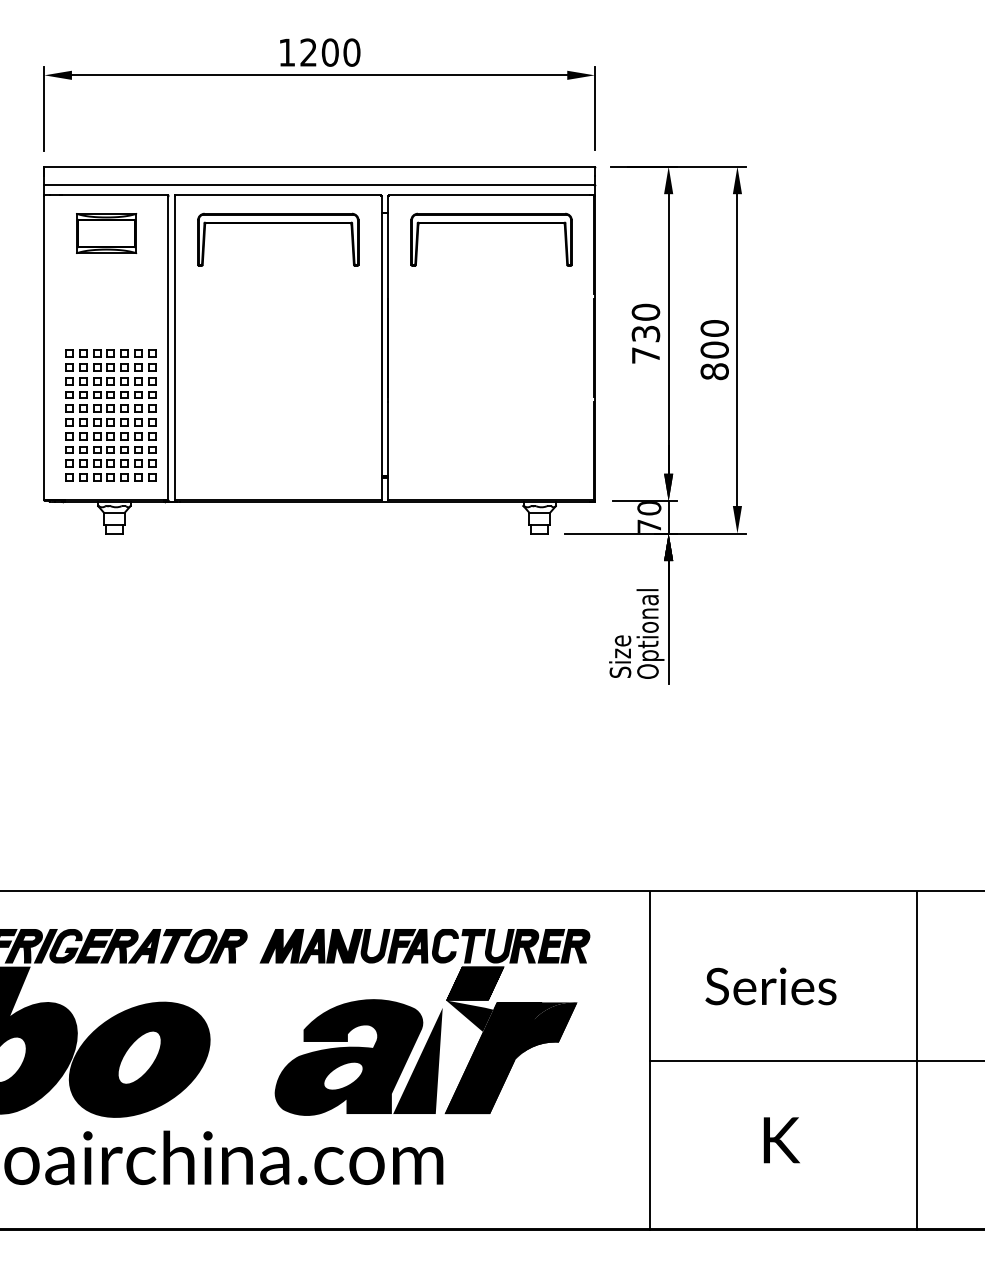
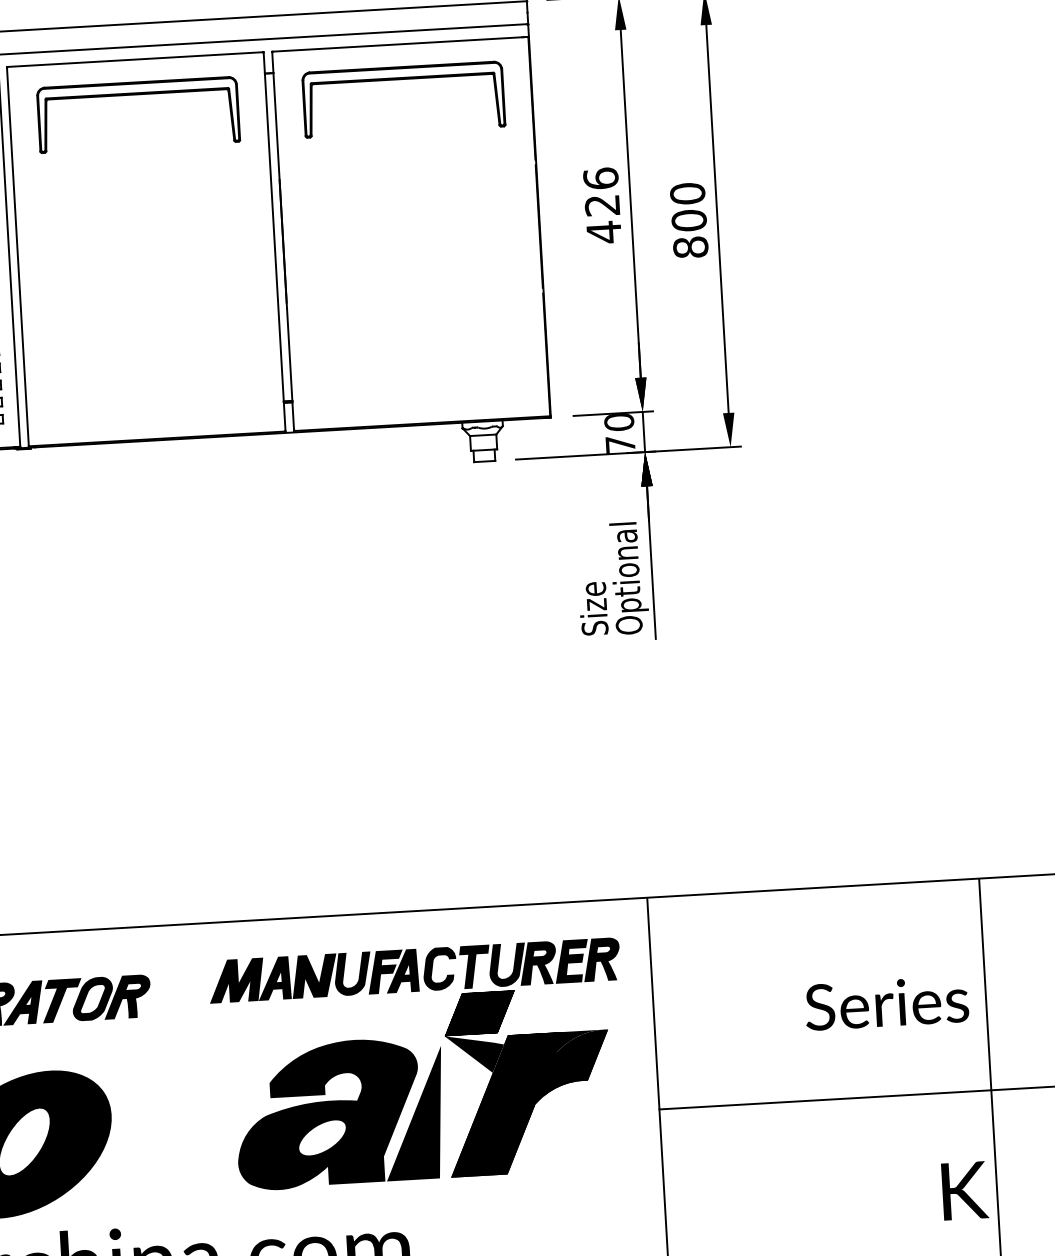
text: (645, 333) -> (601, 204), 730 -> 426
text: (770, 986) -> (886, 1003), moved
part: (424, 1022) -> (419, 1065), moved
text: (781, 1140) -> (964, 1191), moved

